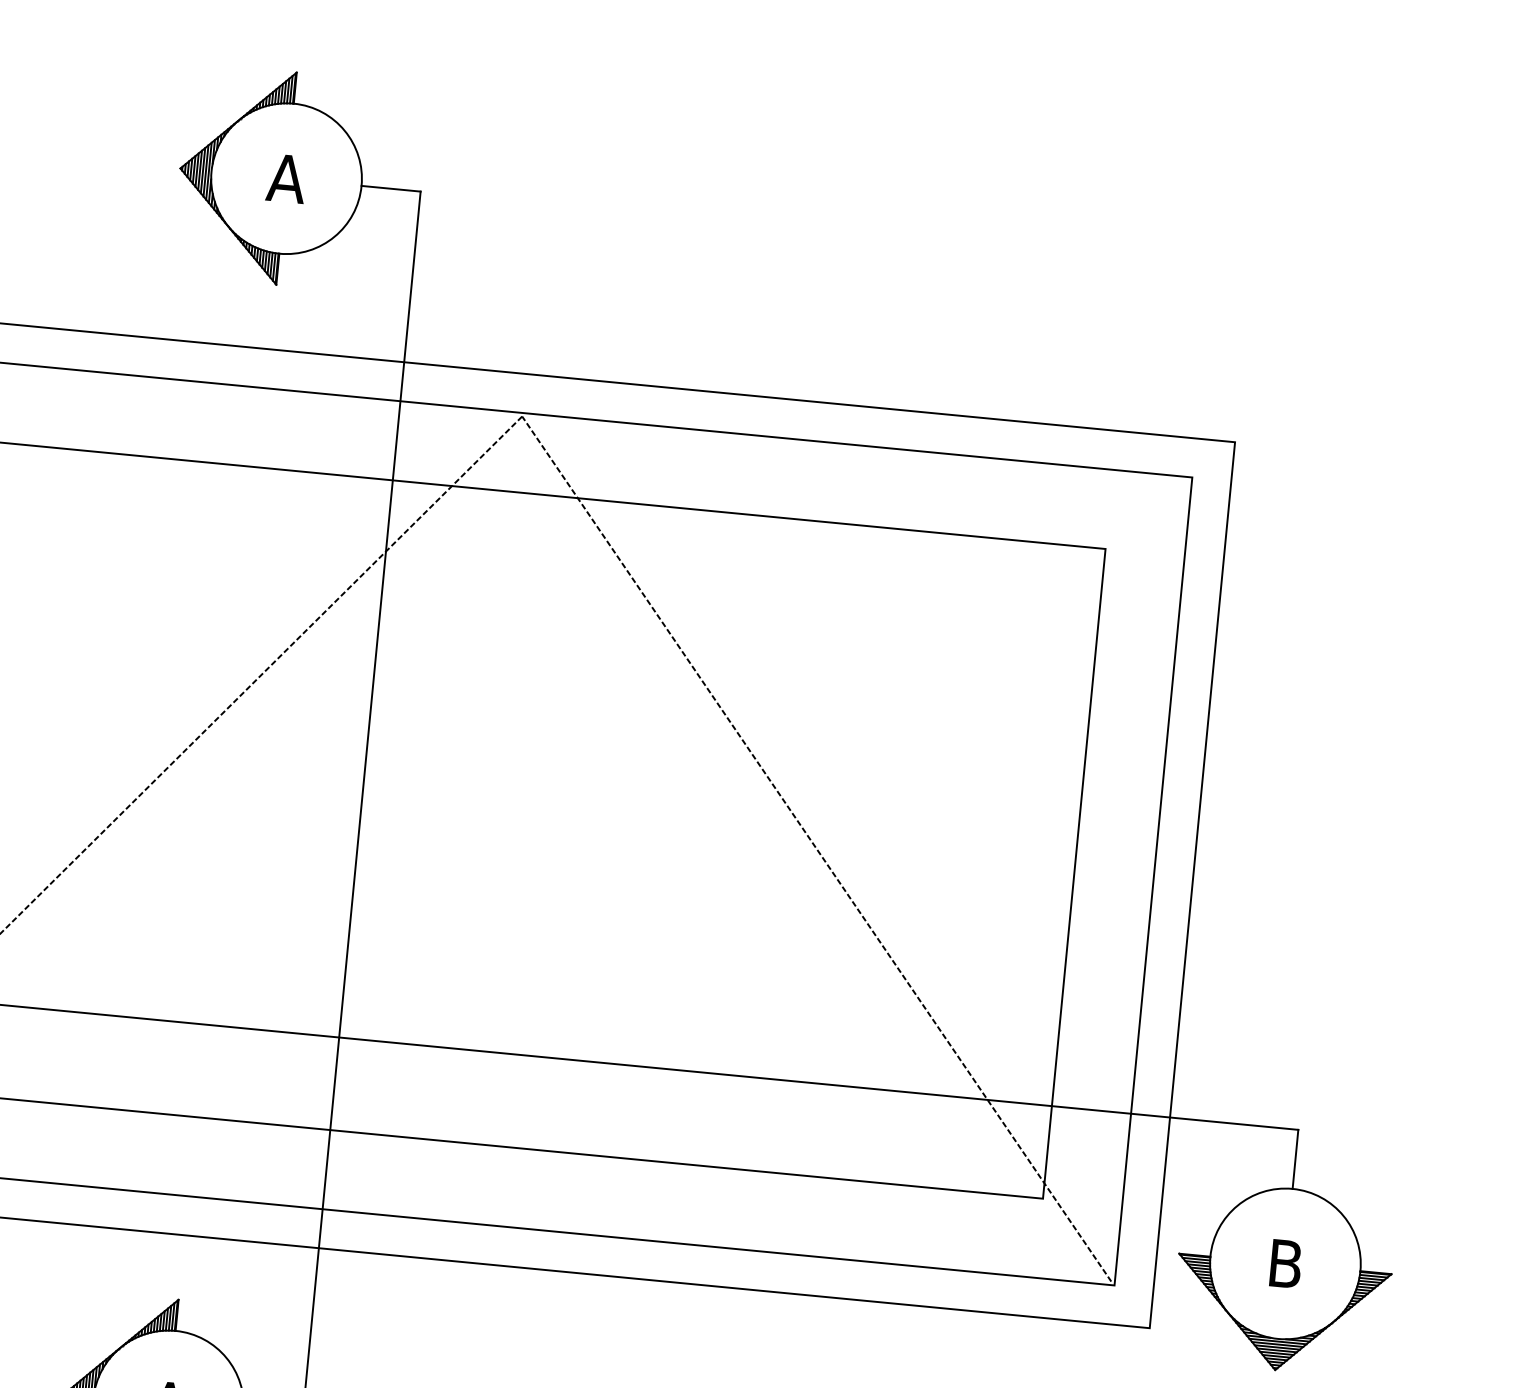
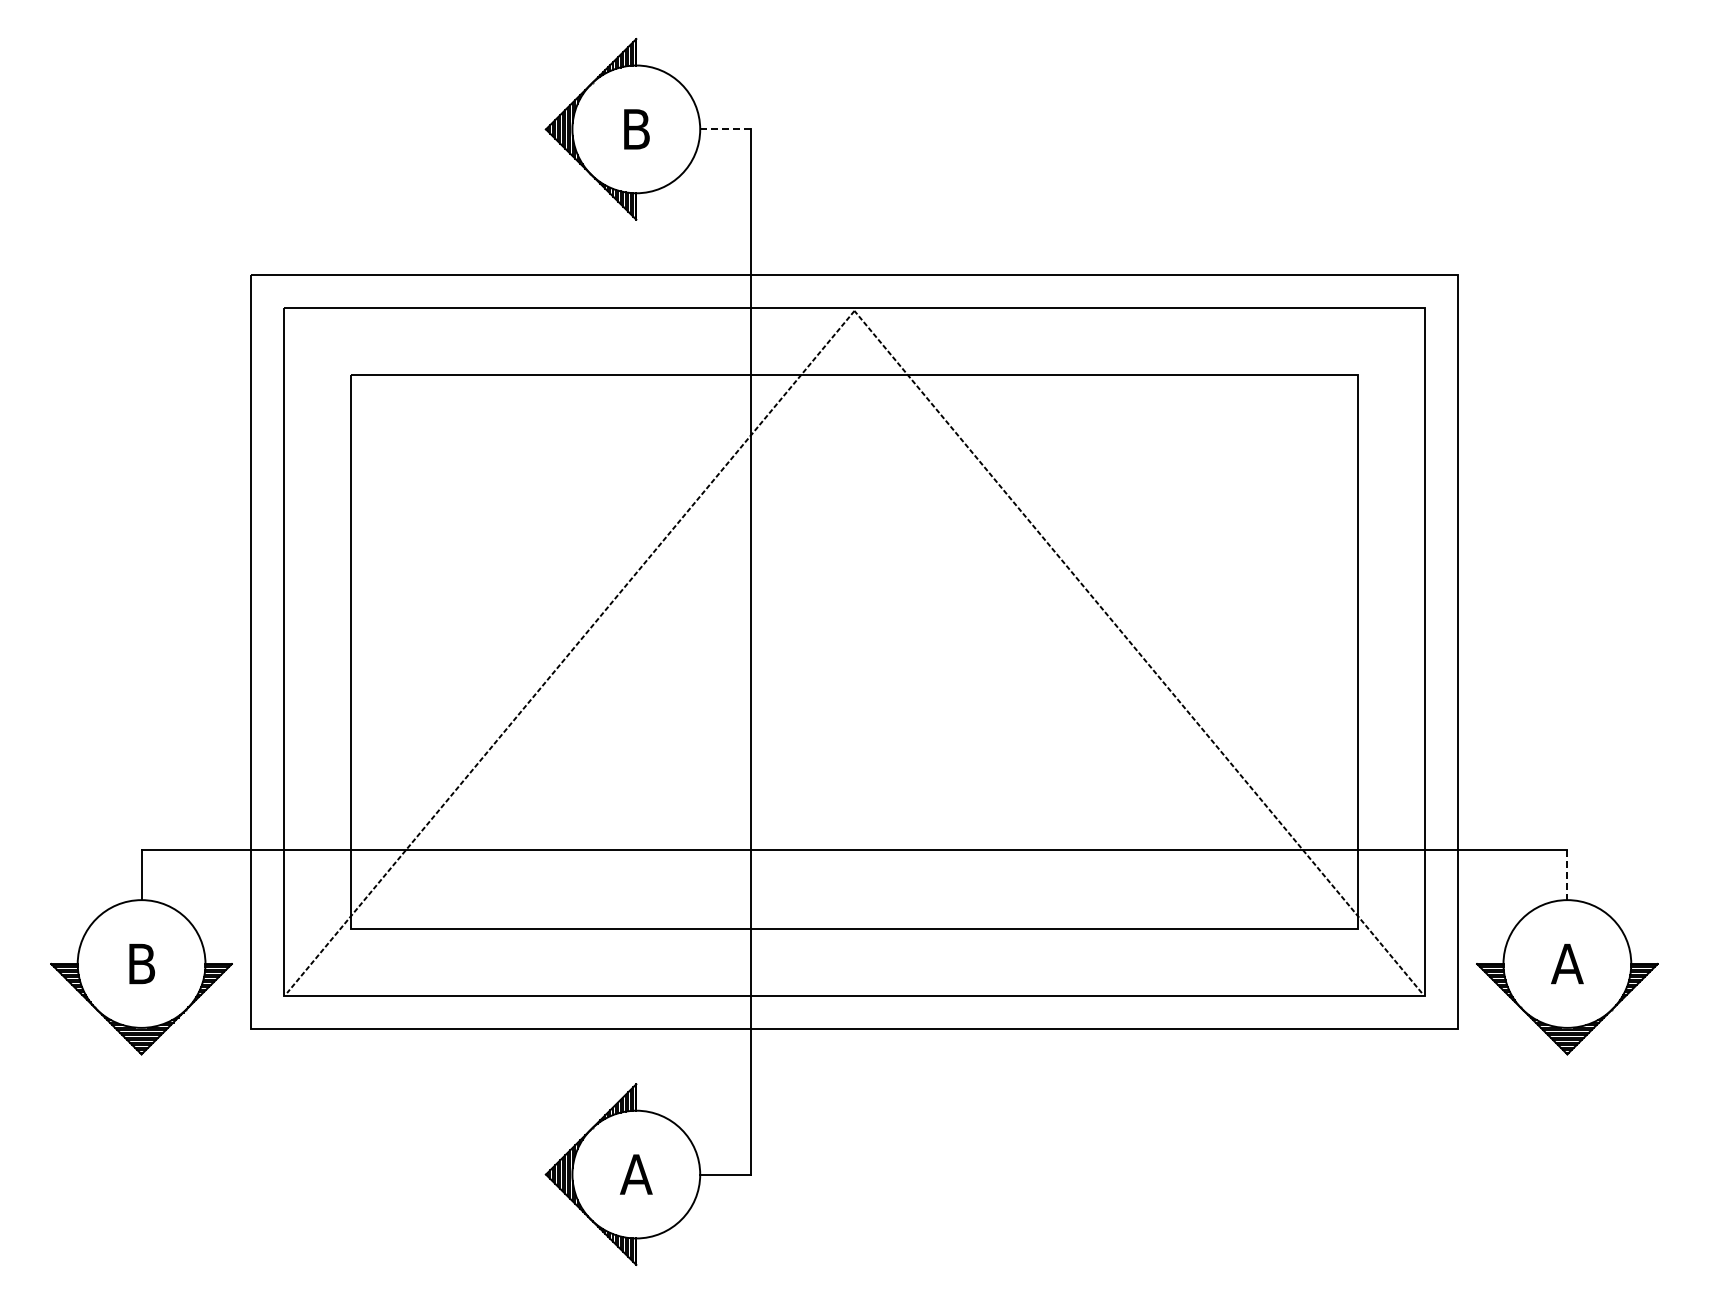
text: (286, 178) -> (636, 129), A -> B
line: (390, 188) -> (724, 129), solid -> dashed
line: (1295, 1160) -> (1567, 875), solid -> dashed
text: (1285, 1263) -> (1567, 963), B -> A

